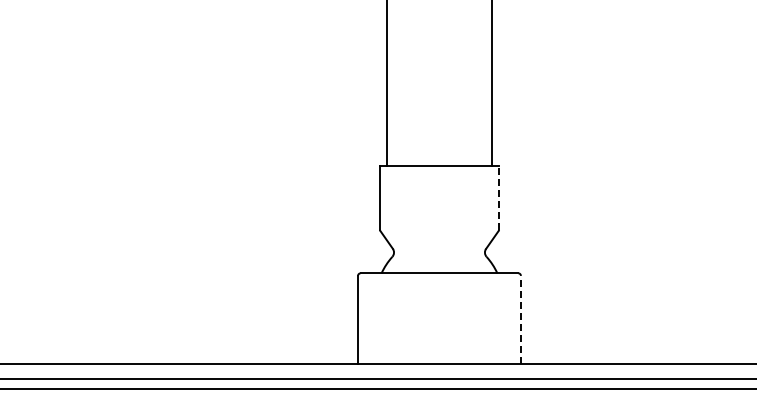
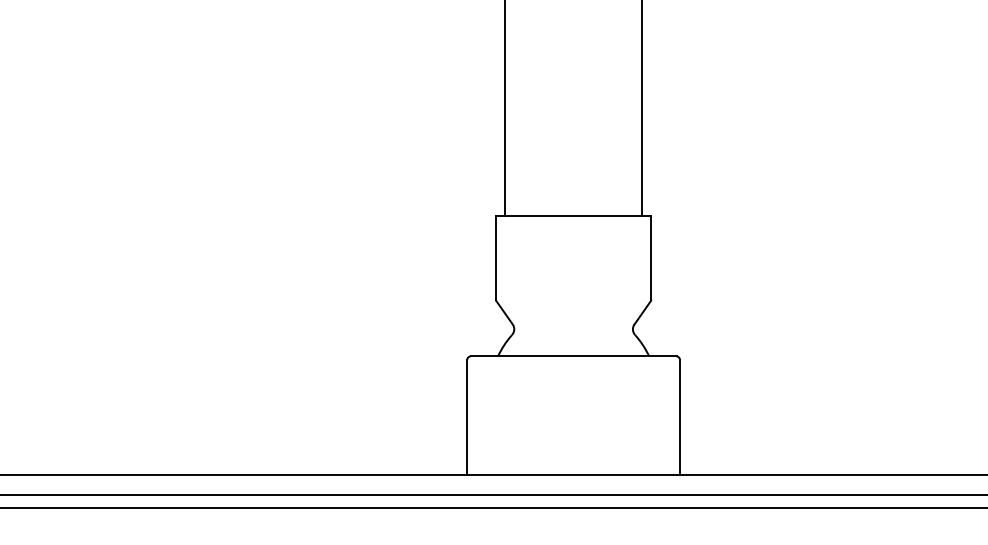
line: (498, 197) -> (650, 257), dashed -> solid
line: (520, 319) -> (679, 416), dashed -> solid

